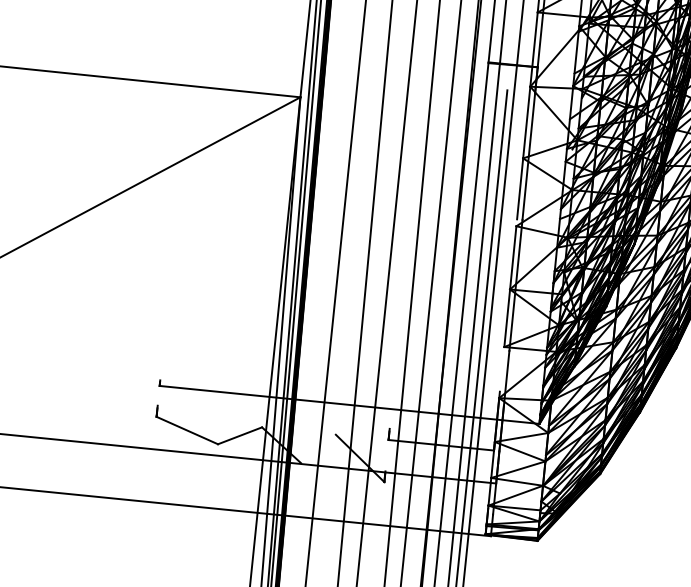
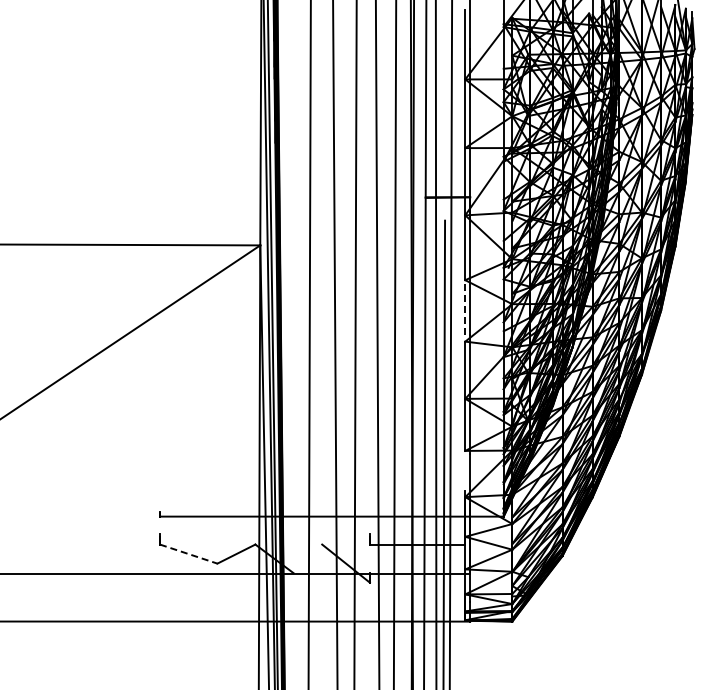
line: (520, 188) -> (465, 307), solid -> dashed
line: (188, 431) -> (189, 554), solid -> dashed

